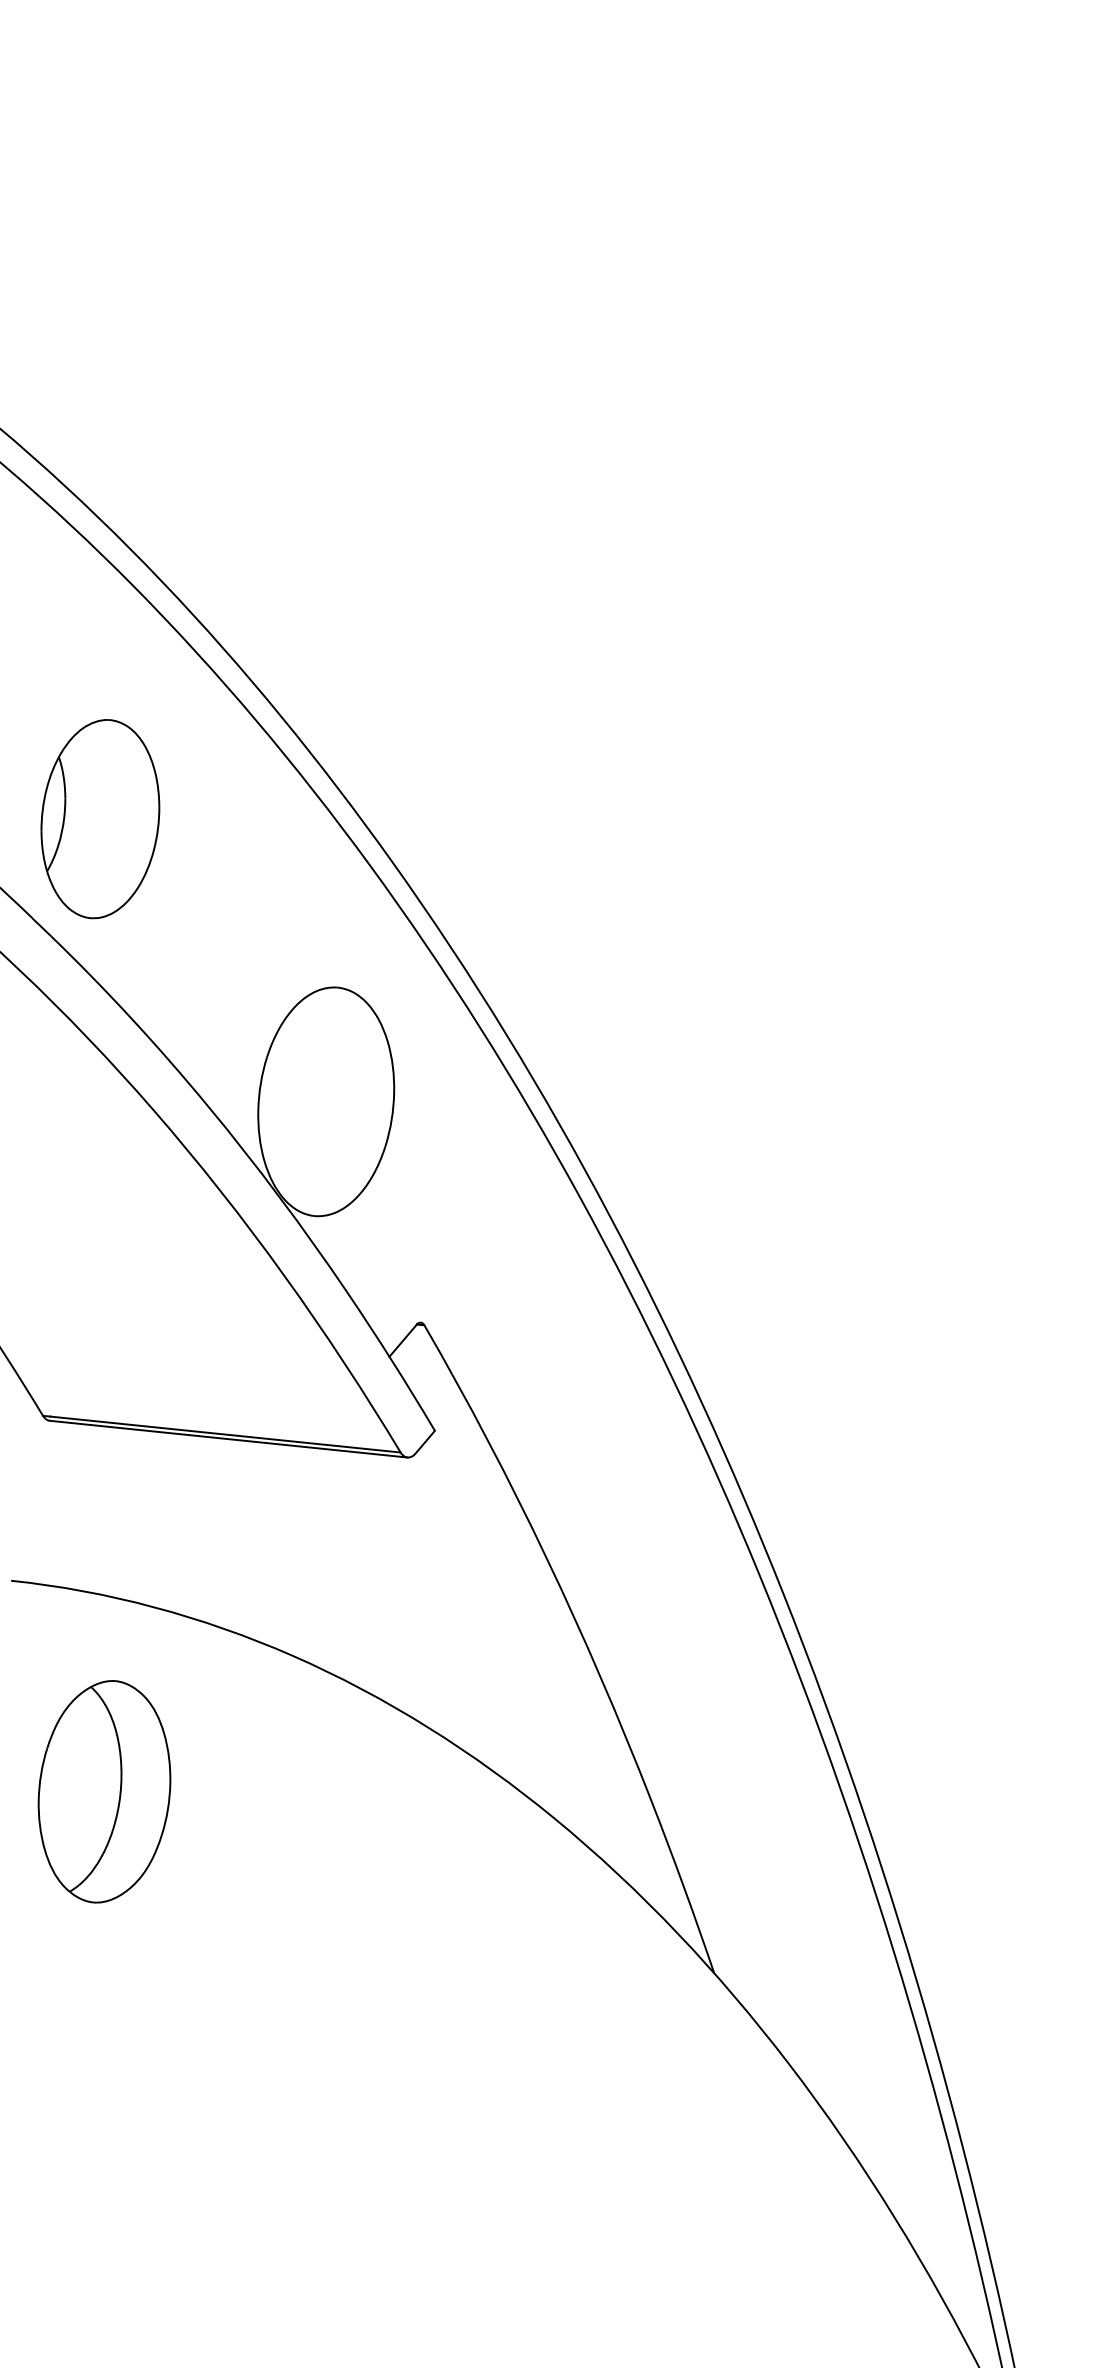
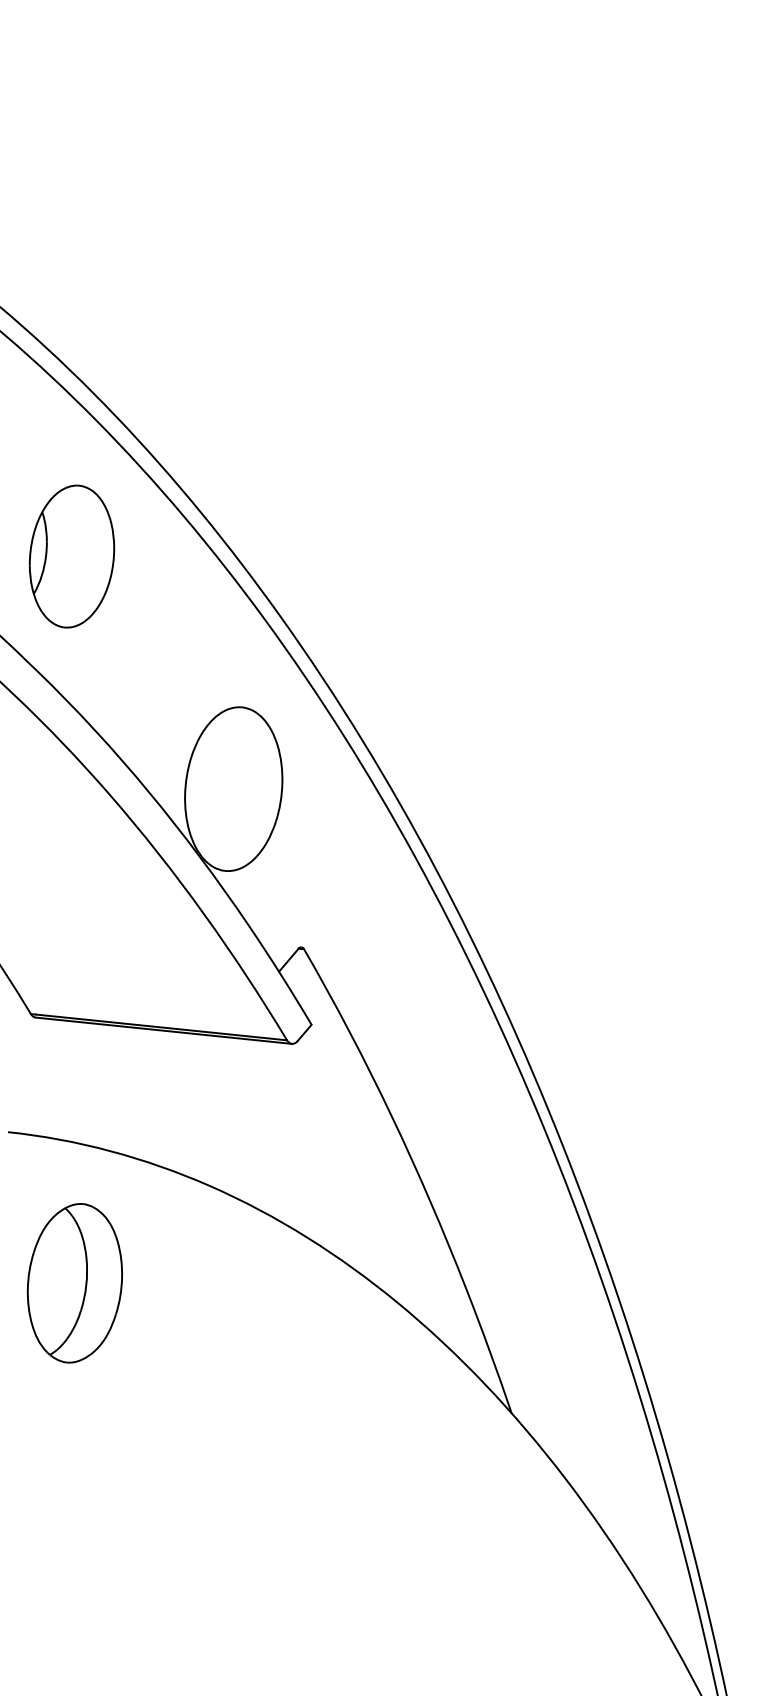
part: (100, 819) -> (72, 556), moved

